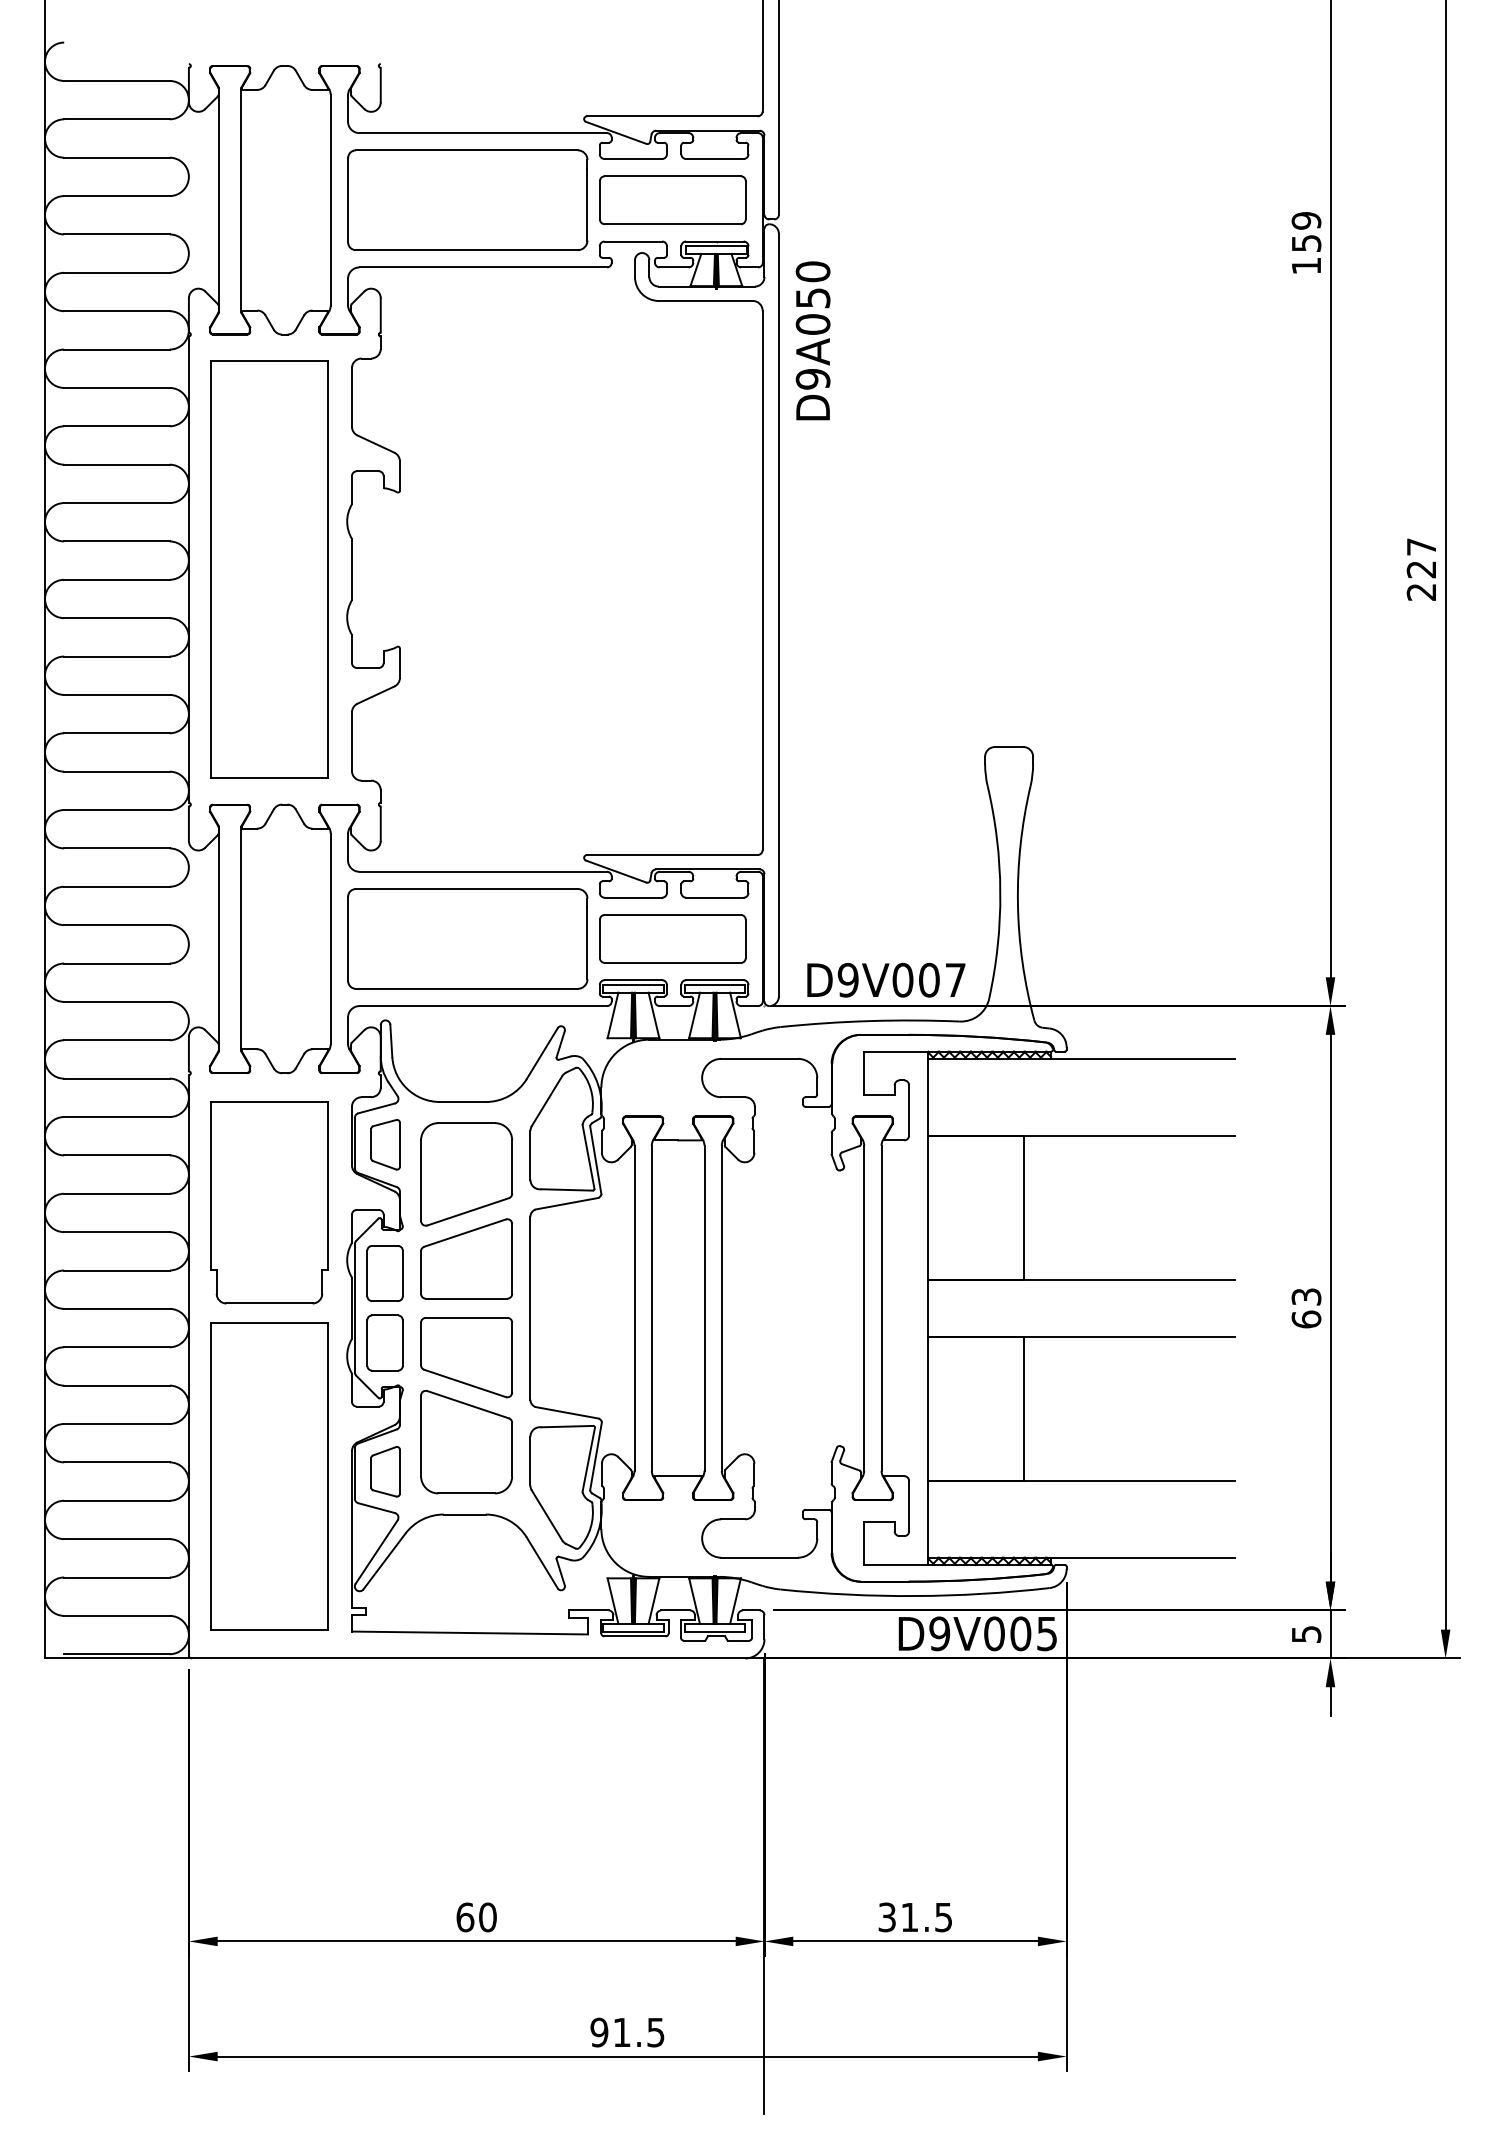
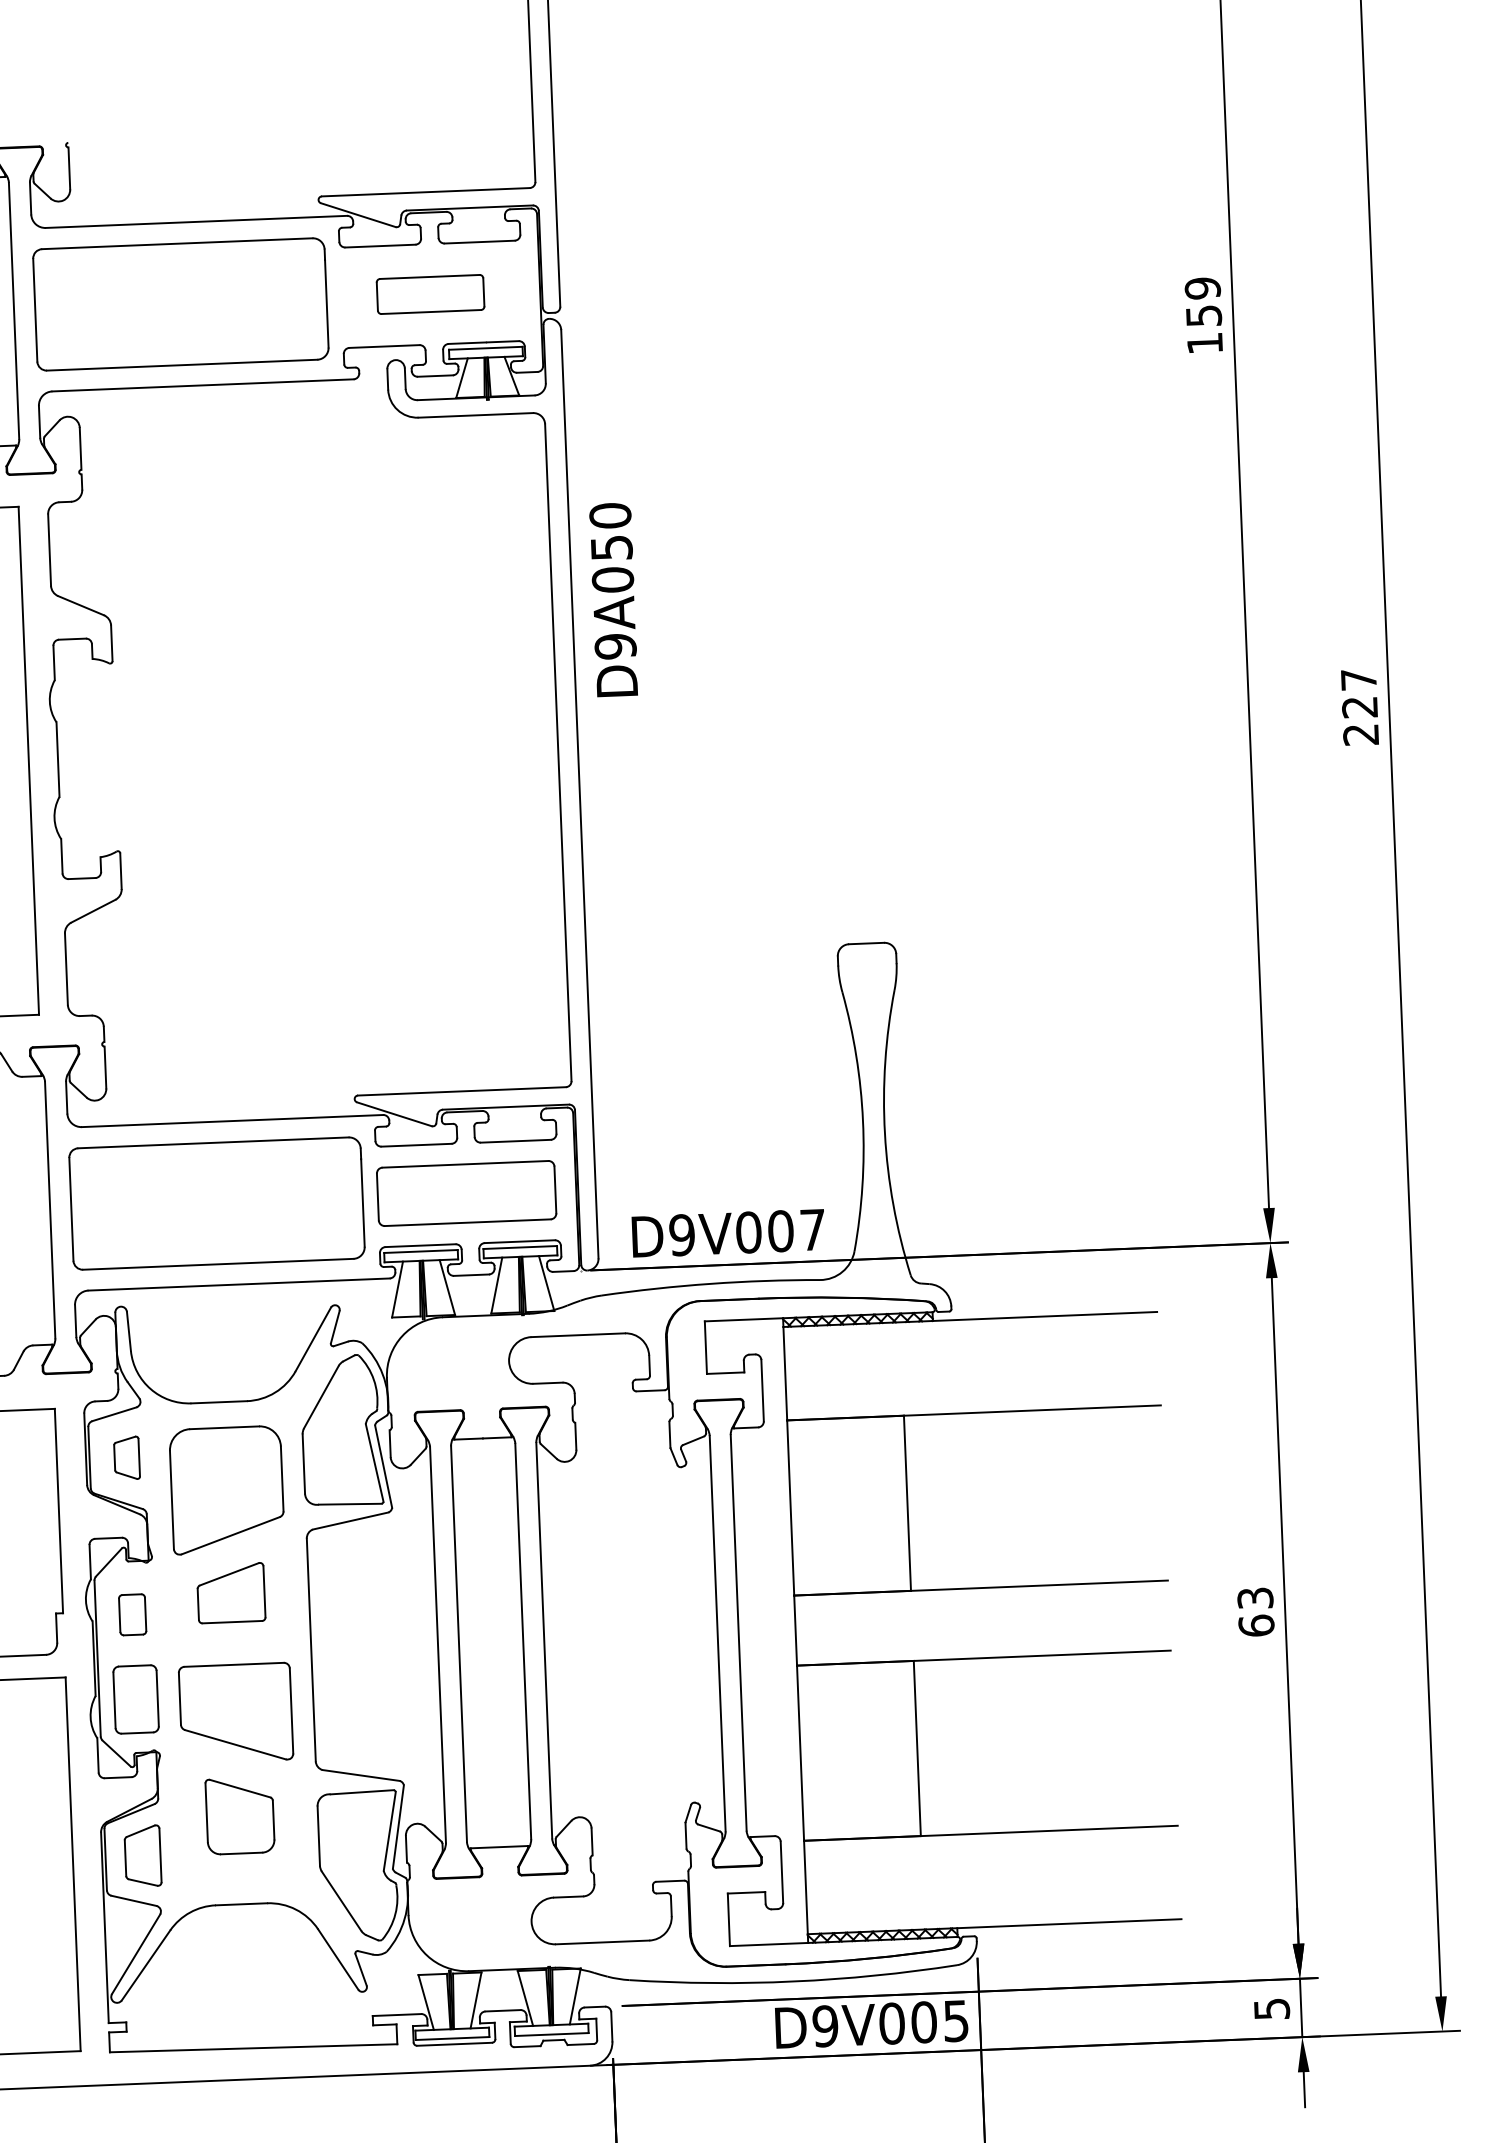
part: (672, 200) -> (430, 294), size x0.6
text: (812, 340) -> (613, 599), moved
part: (385, 1144) -> (126, 1457), size x0.7
part: (466, 1258) -> (231, 1592), size x0.6
part: (384, 1273) -> (132, 1614), size x0.6
part: (466, 1441) -> (240, 1815), size x0.6

